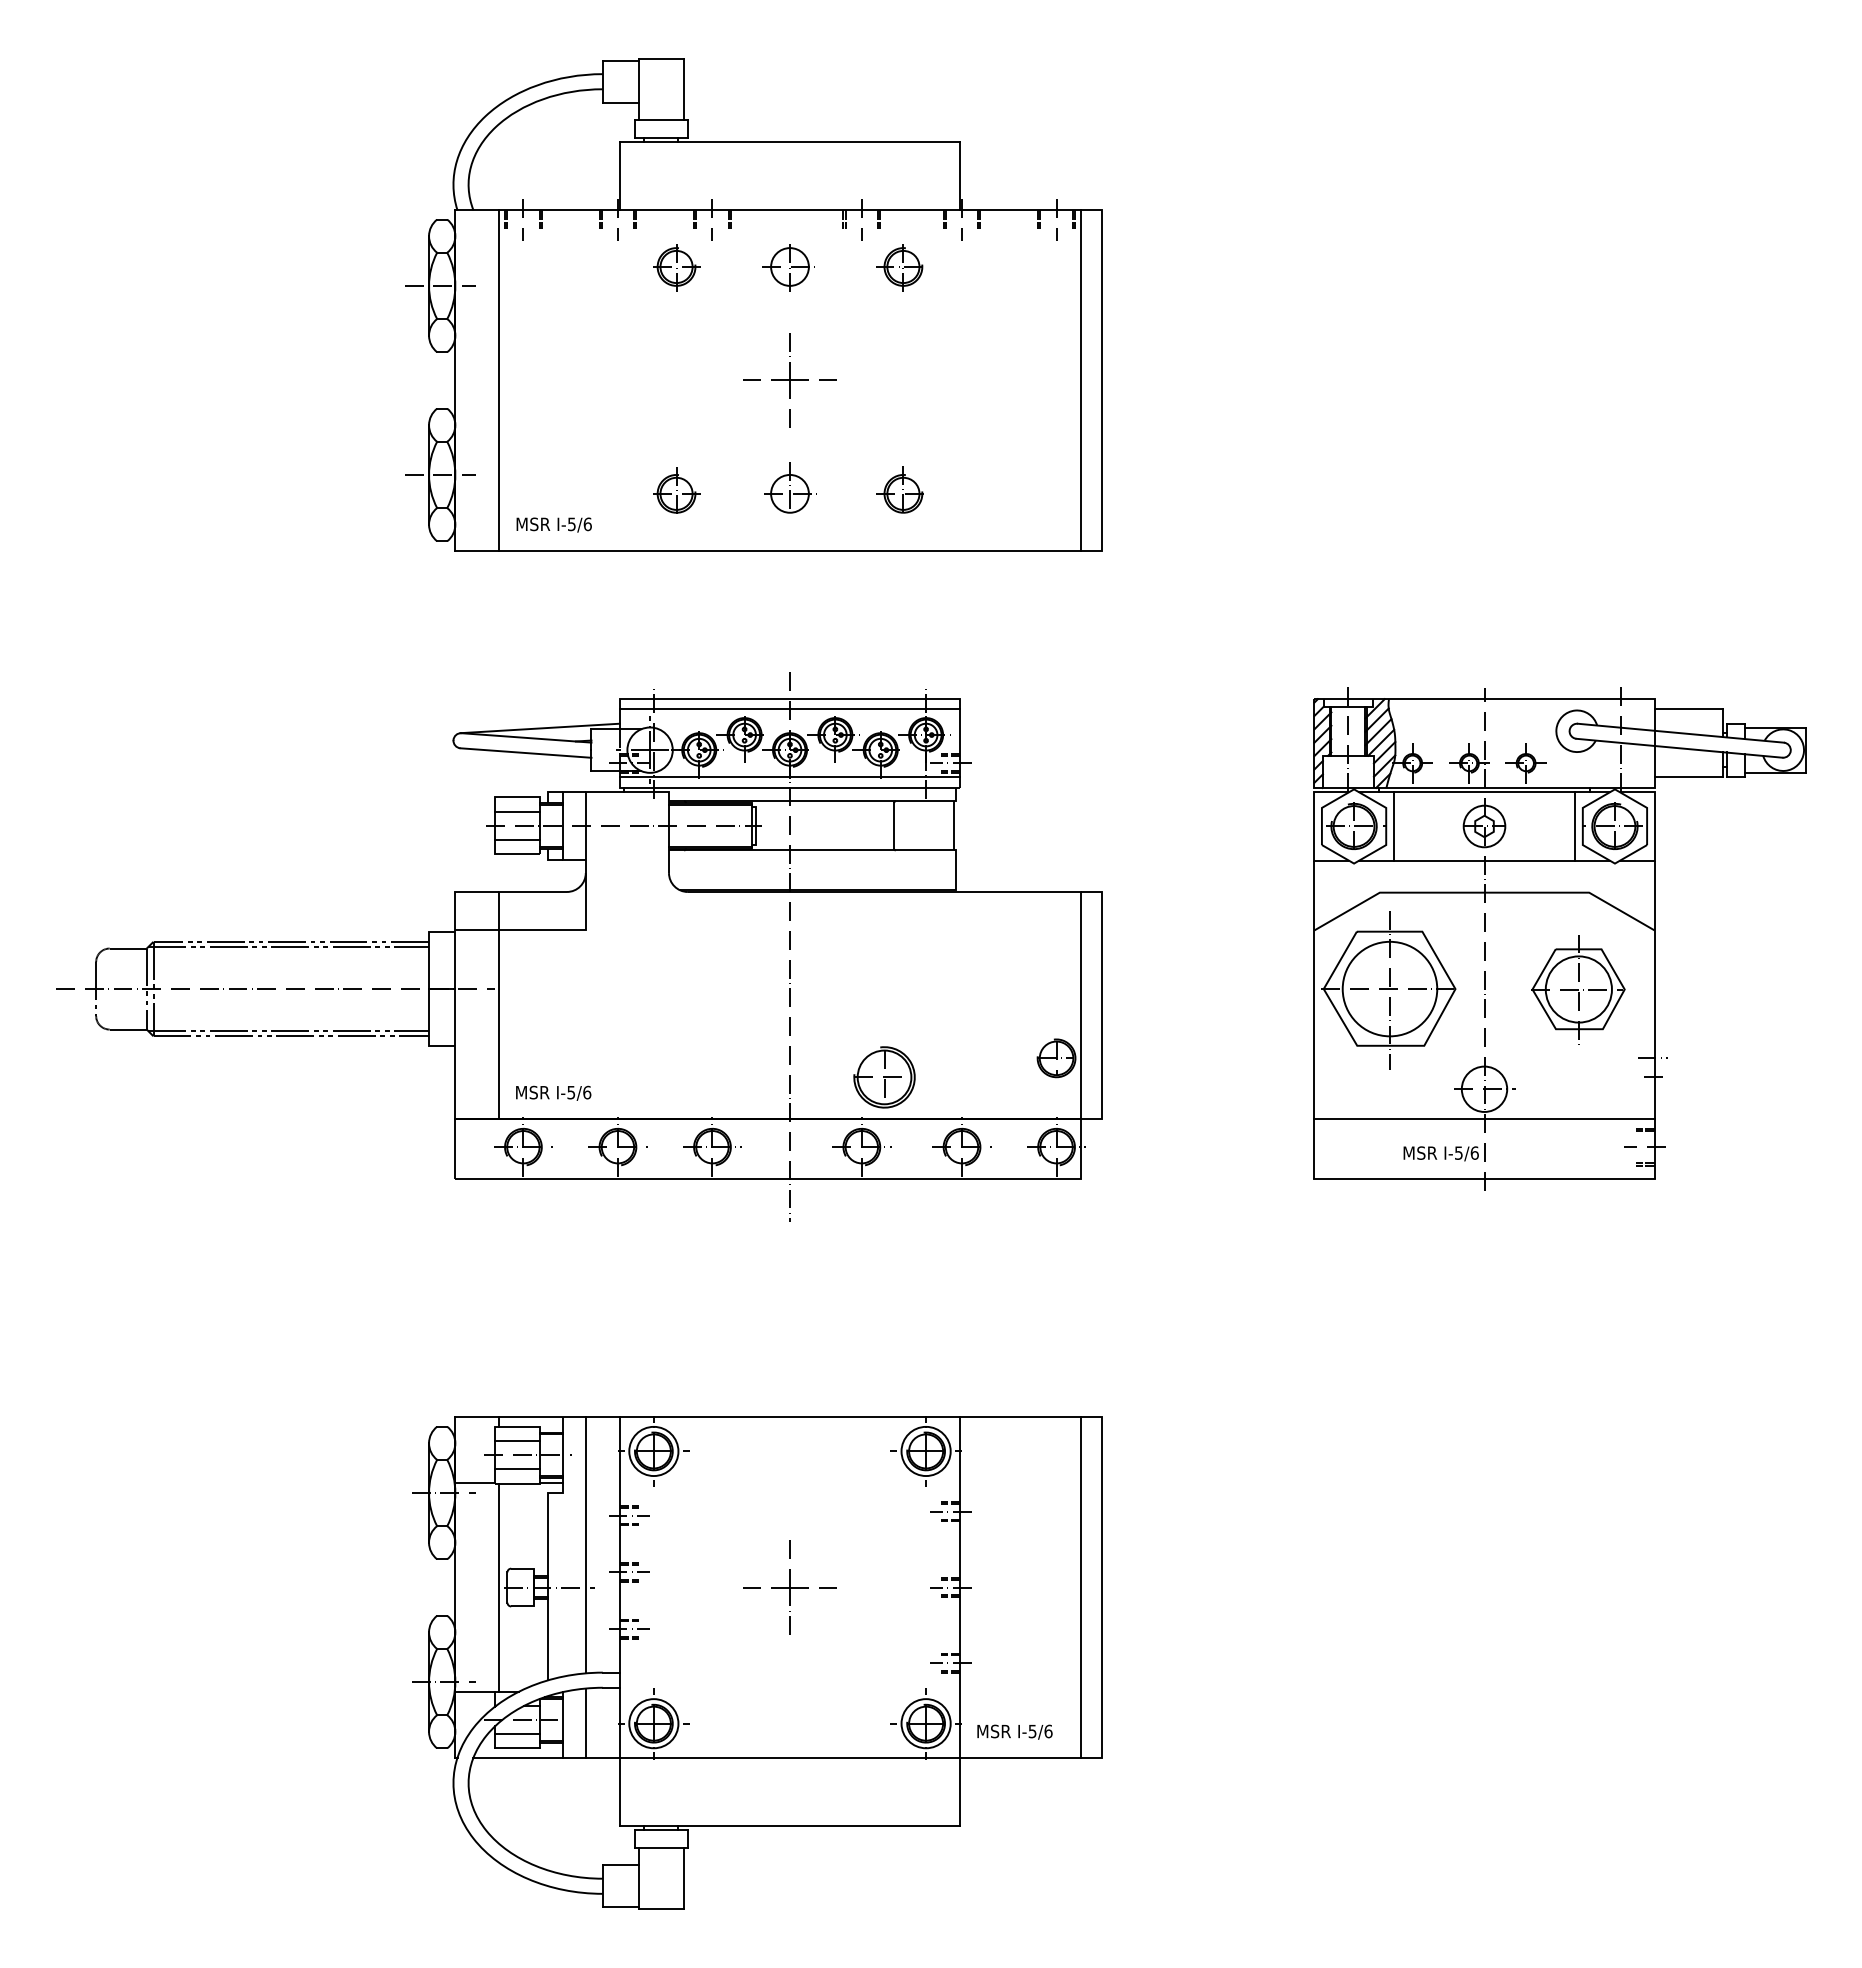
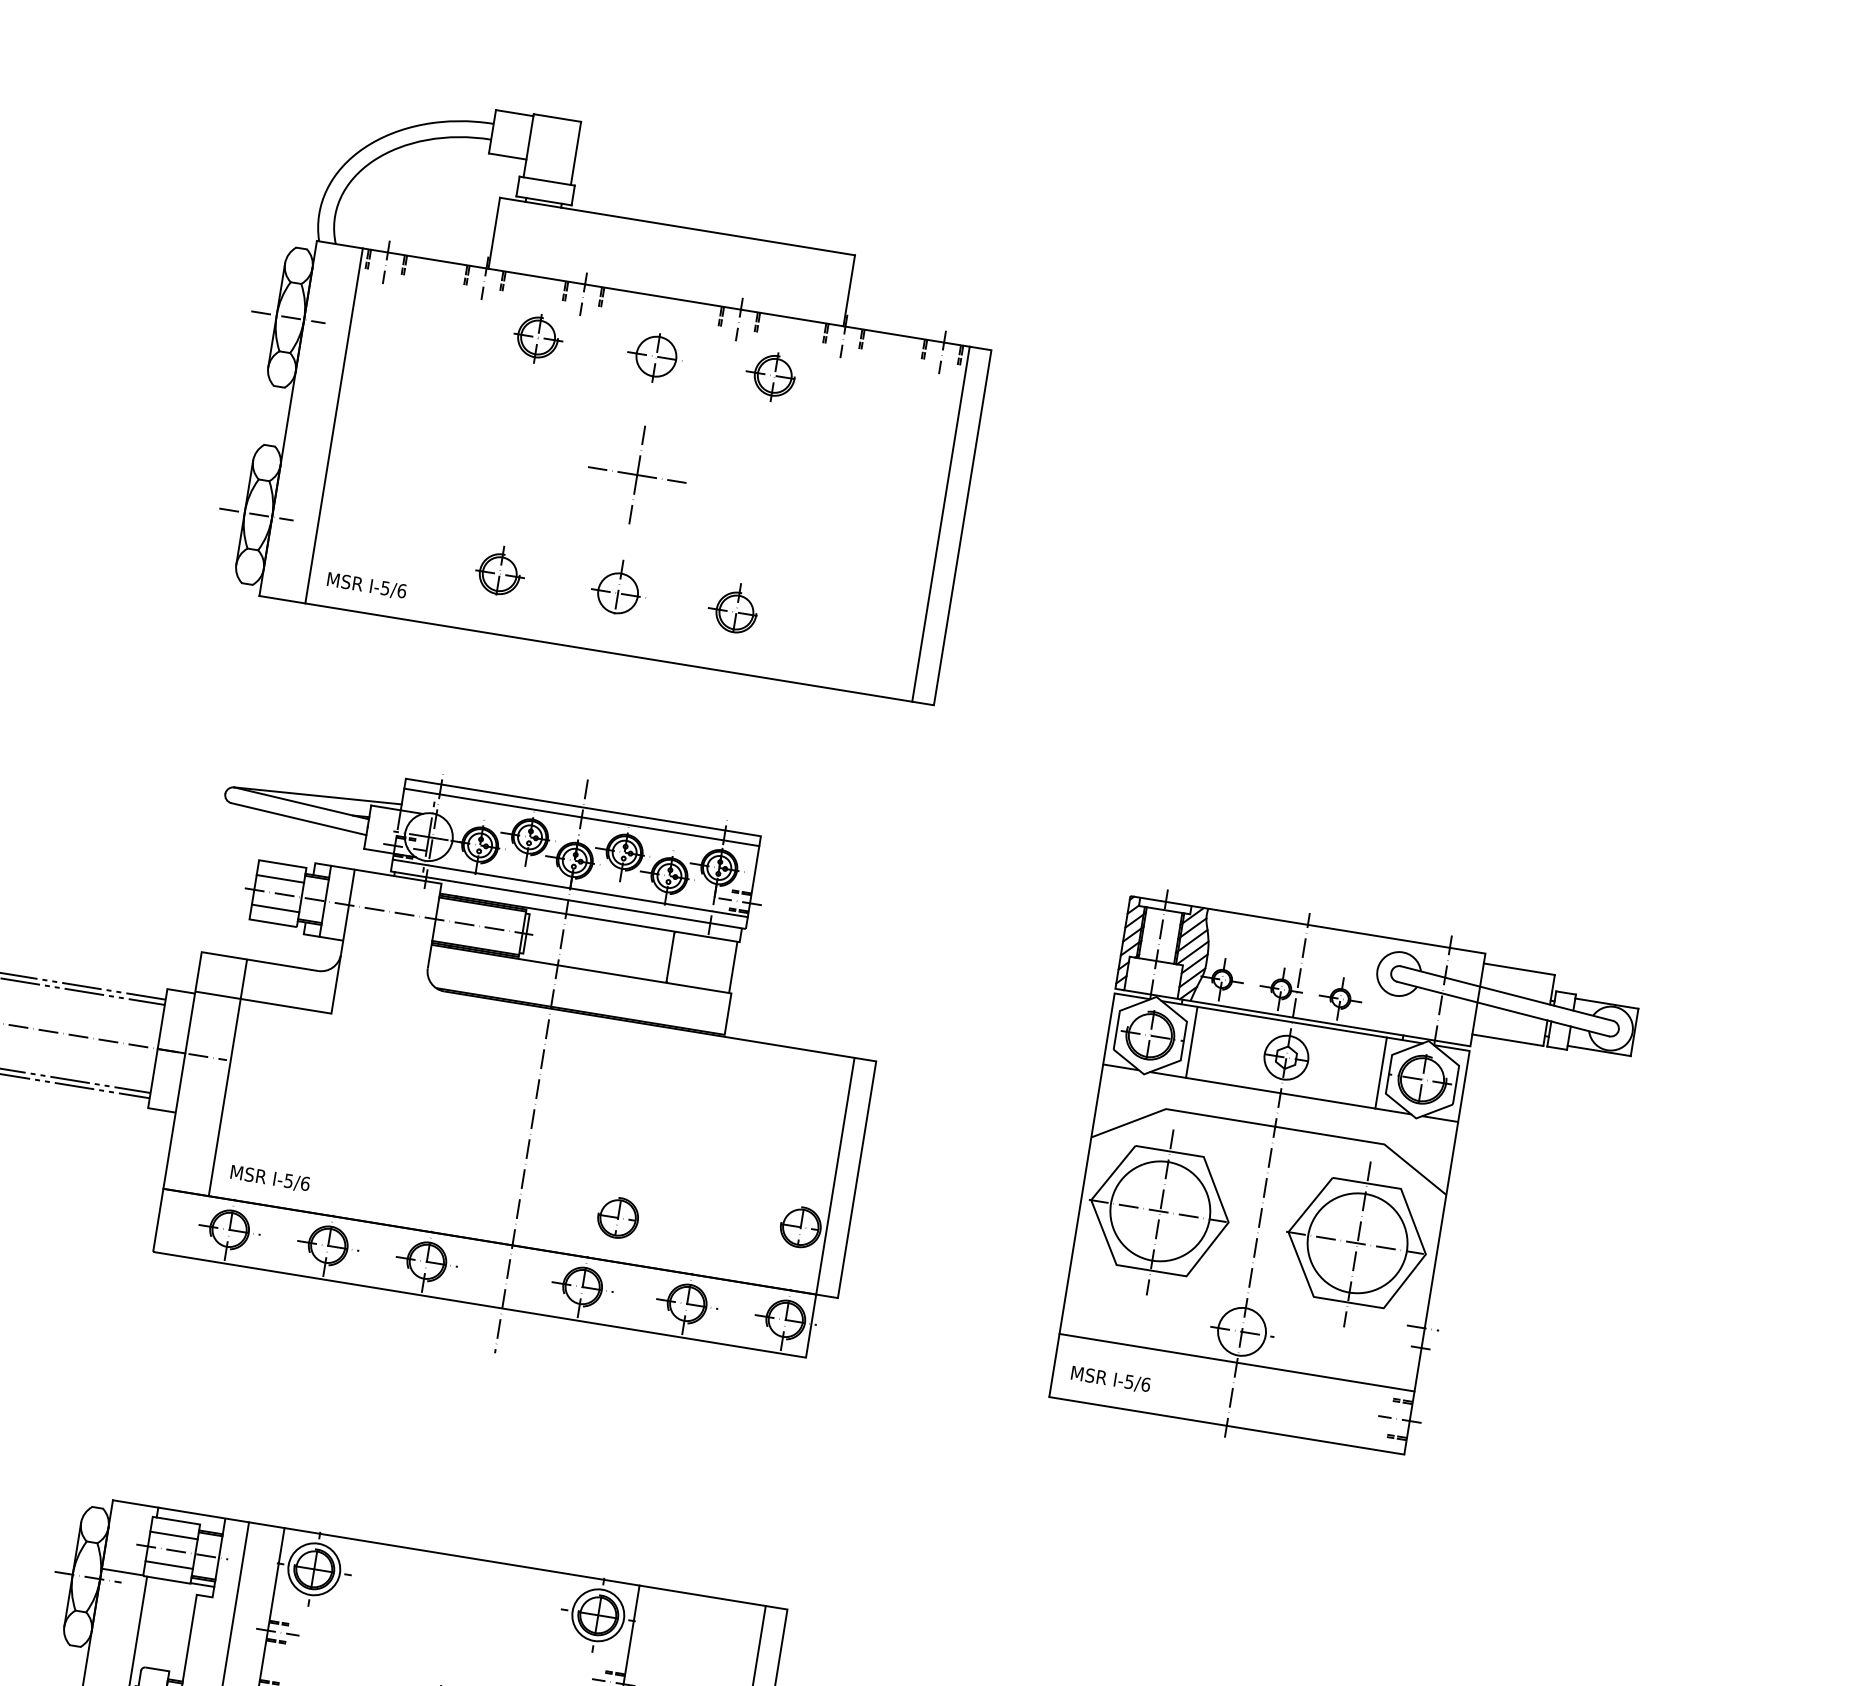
part: (1578, 990) -> (1356, 1244), size x1.43
part: (884, 1076) -> (618, 1217), size x0.62
text: (1440, 1153) -> (1110, 1379), moved

